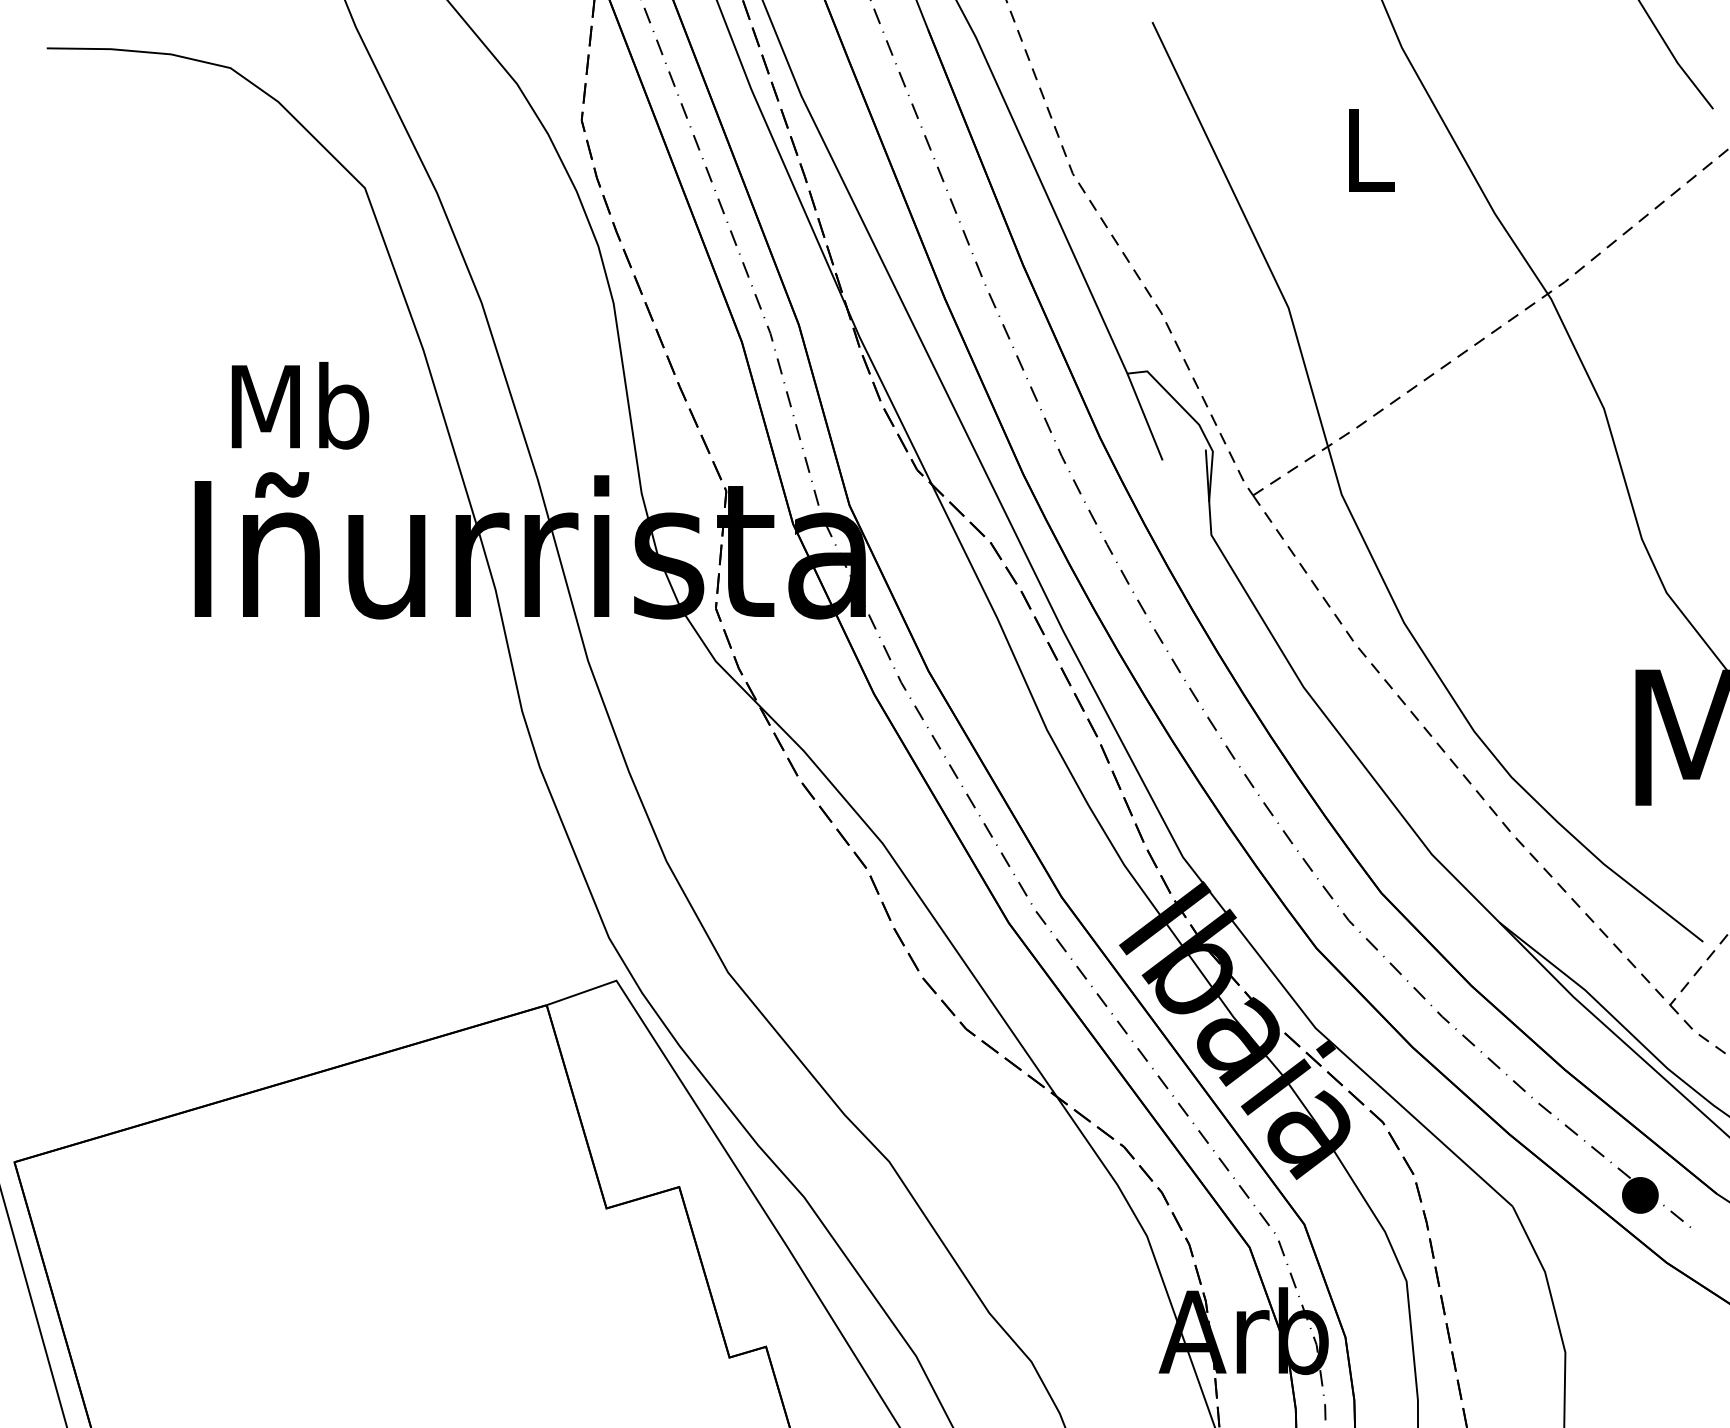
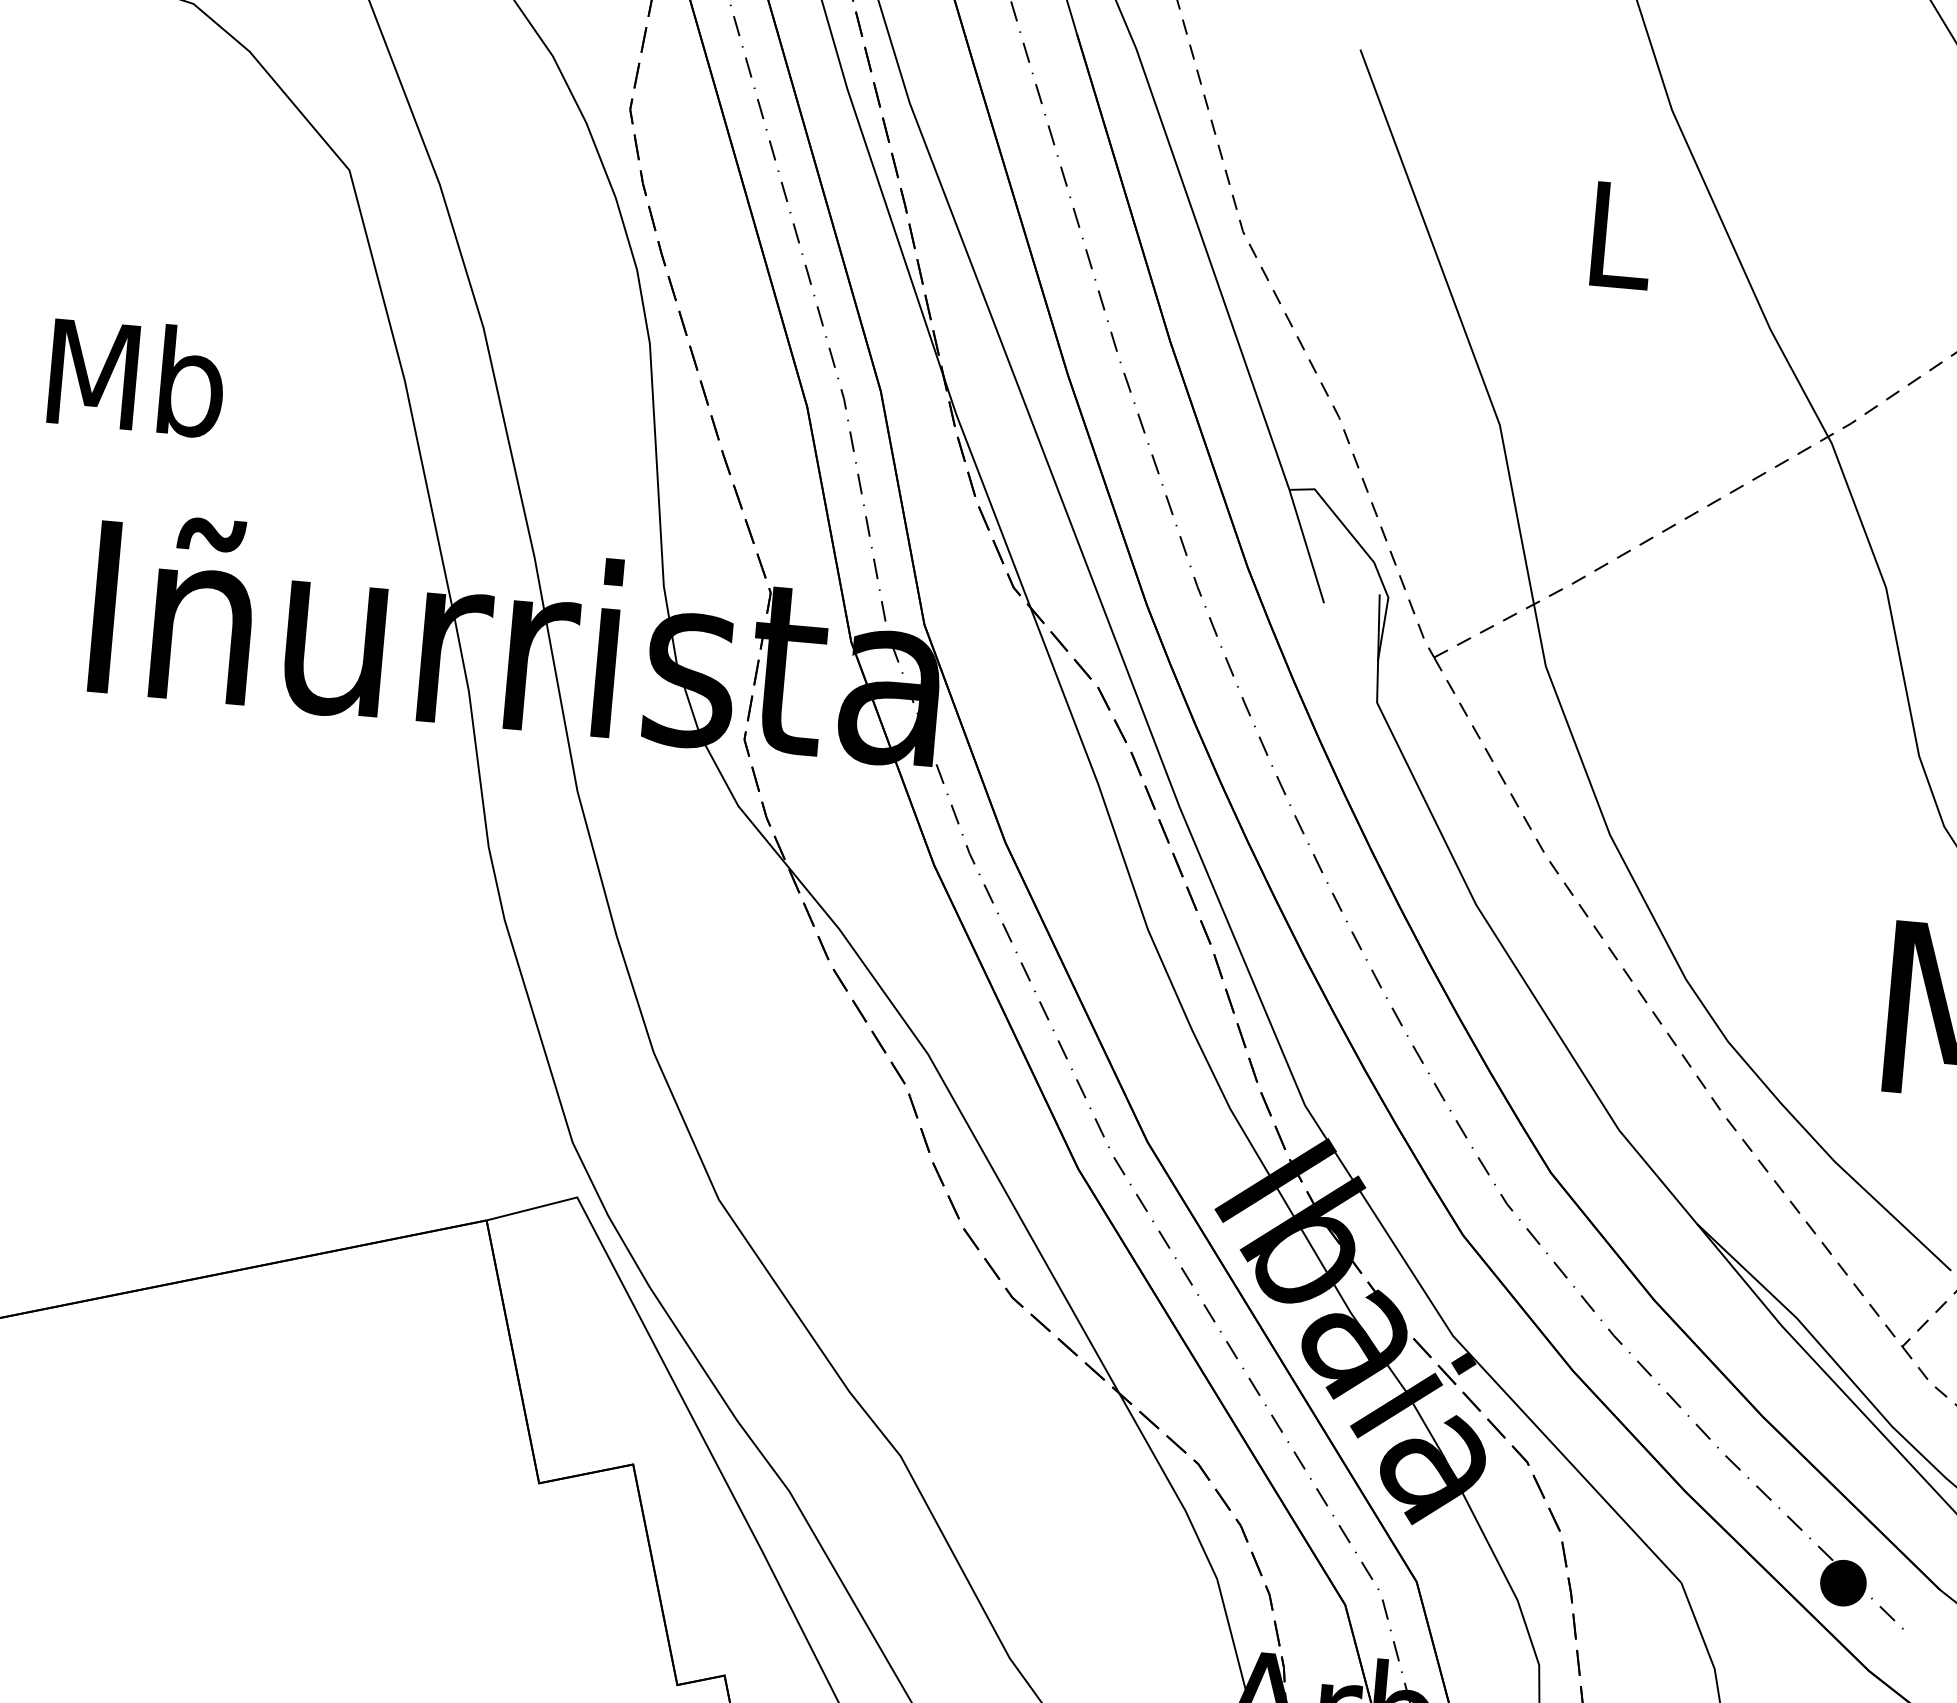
text: (300, 405) -> (137, 376), moved

